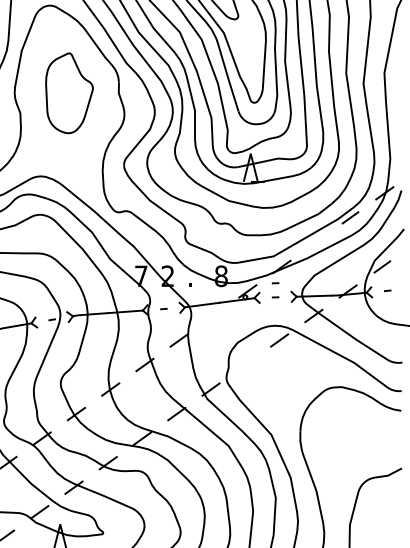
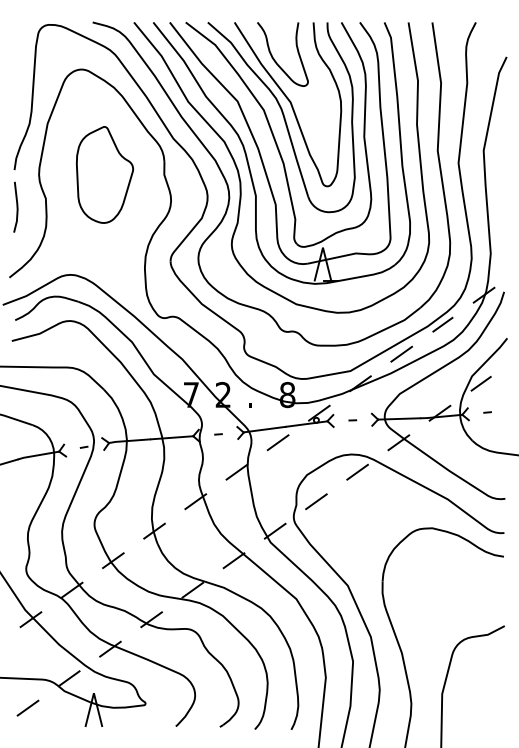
line: (316, 241) -> (401, 353), added
line: (275, 283) -> (352, 403), removed
line: (212, 315) -> (277, 442), added
line: (245, 364) -> (316, 501), added

